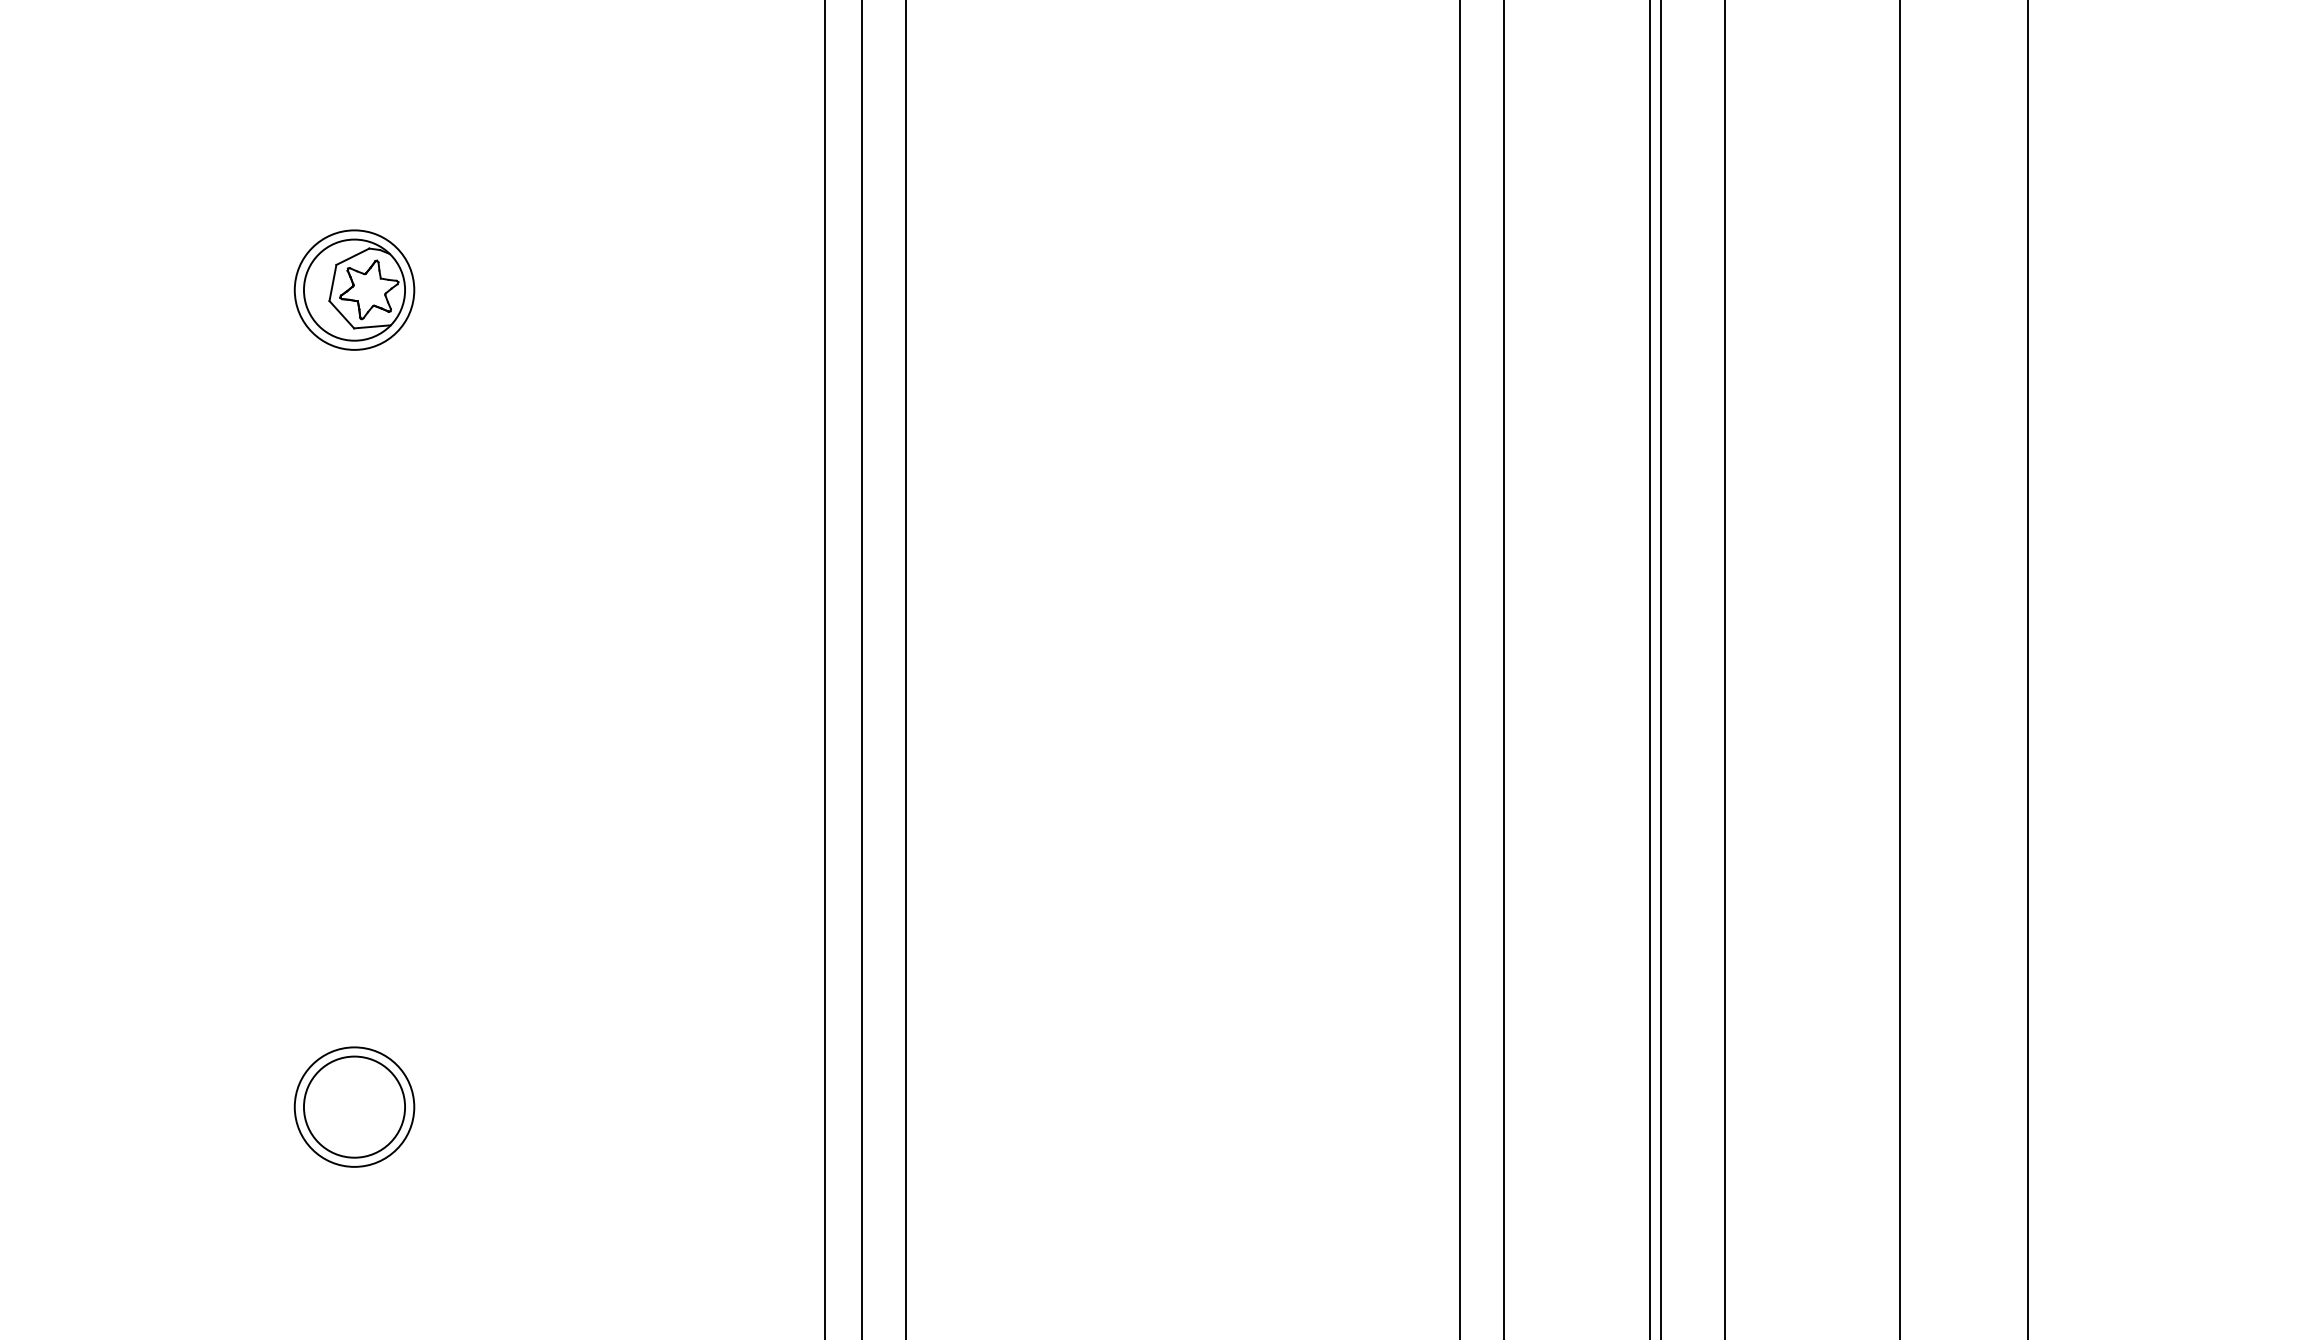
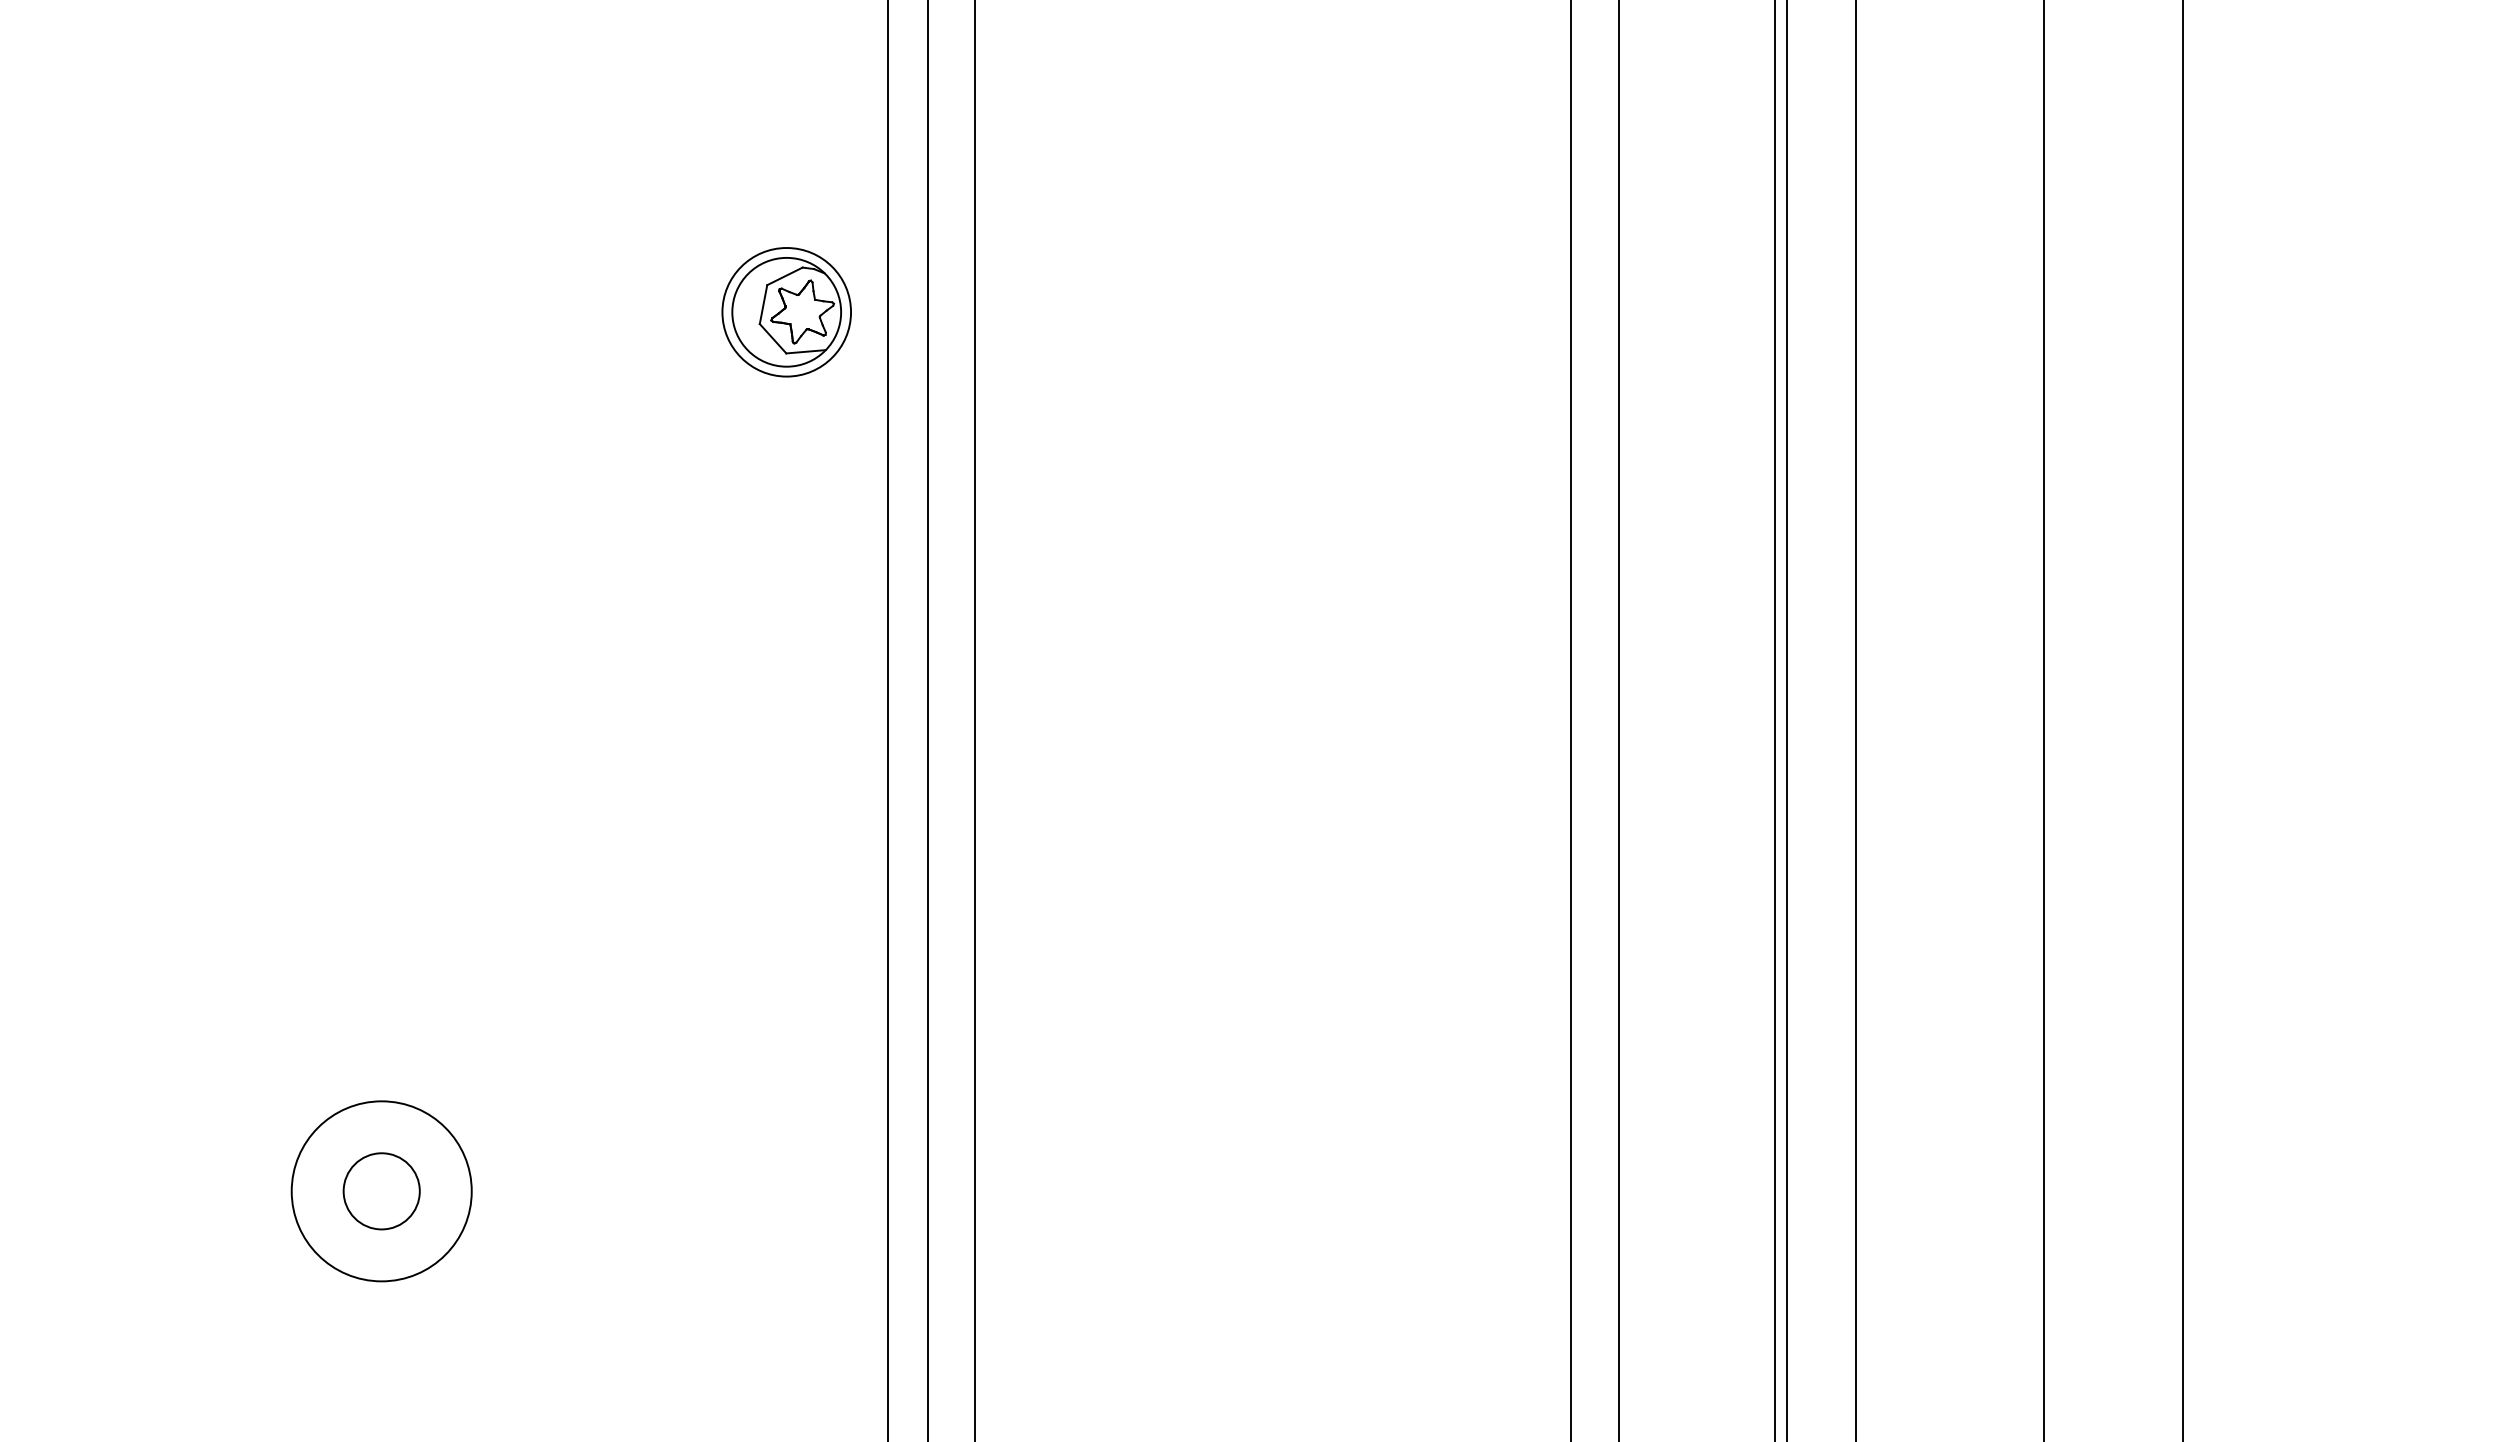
part: (354, 290) -> (786, 312), moved
circle: (354, 1106) -> (381, 1190), size x0.7
circle: (354, 1107) -> (381, 1191), size x1.4

